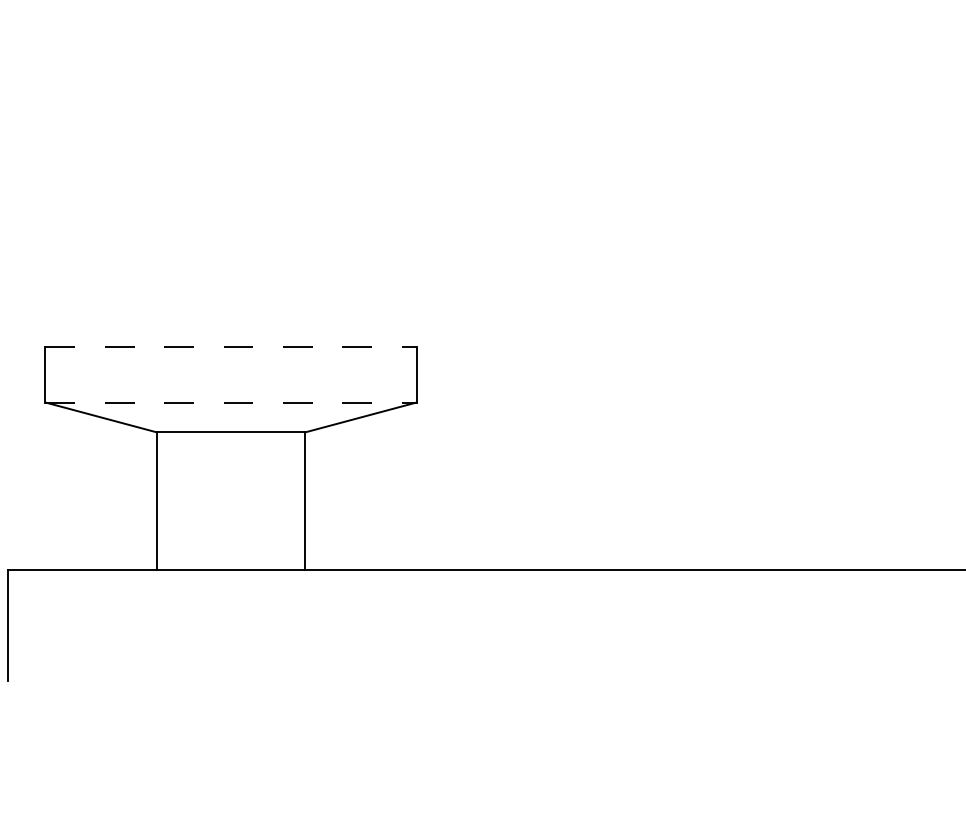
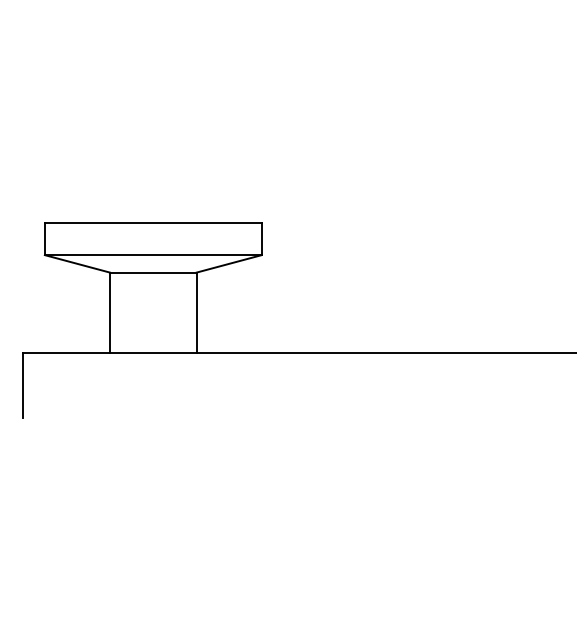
line: (231, 346) -> (153, 222), dashed -> solid
line: (231, 403) -> (153, 255), dashed -> solid

